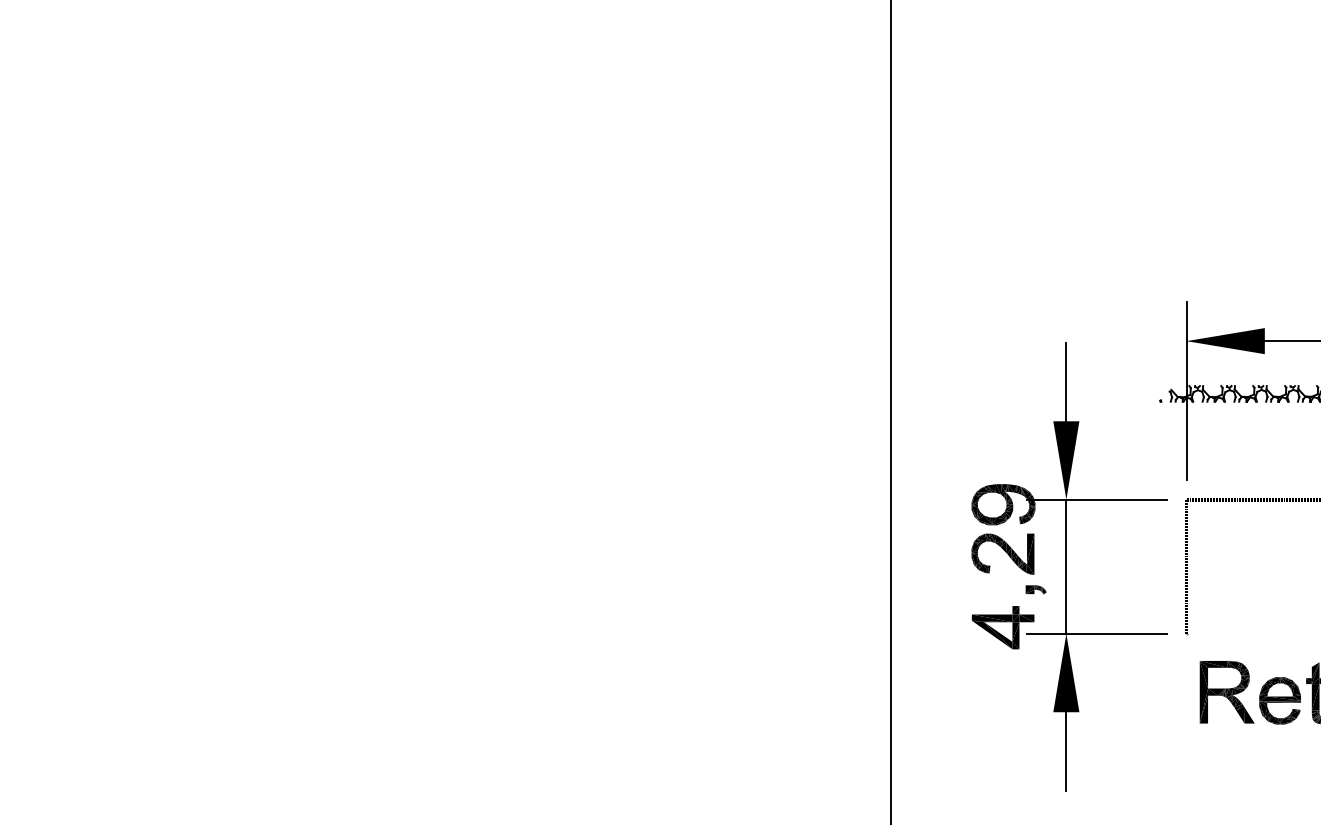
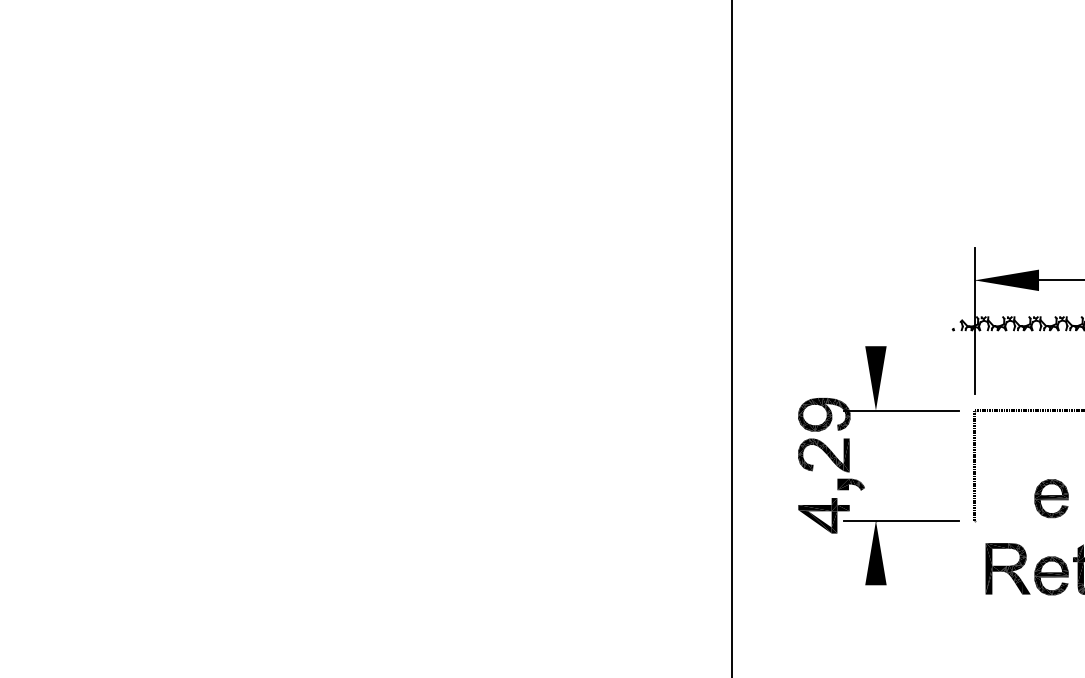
line: (1066, 382) -> (876, 314), removed
line: (1066, 566) -> (876, 465), removed
part: (1035, 589) -> (850, 484), size x1.6
part: (1279, 606) -> (1051, 498), added
line: (1066, 751) -> (876, 617), removed

